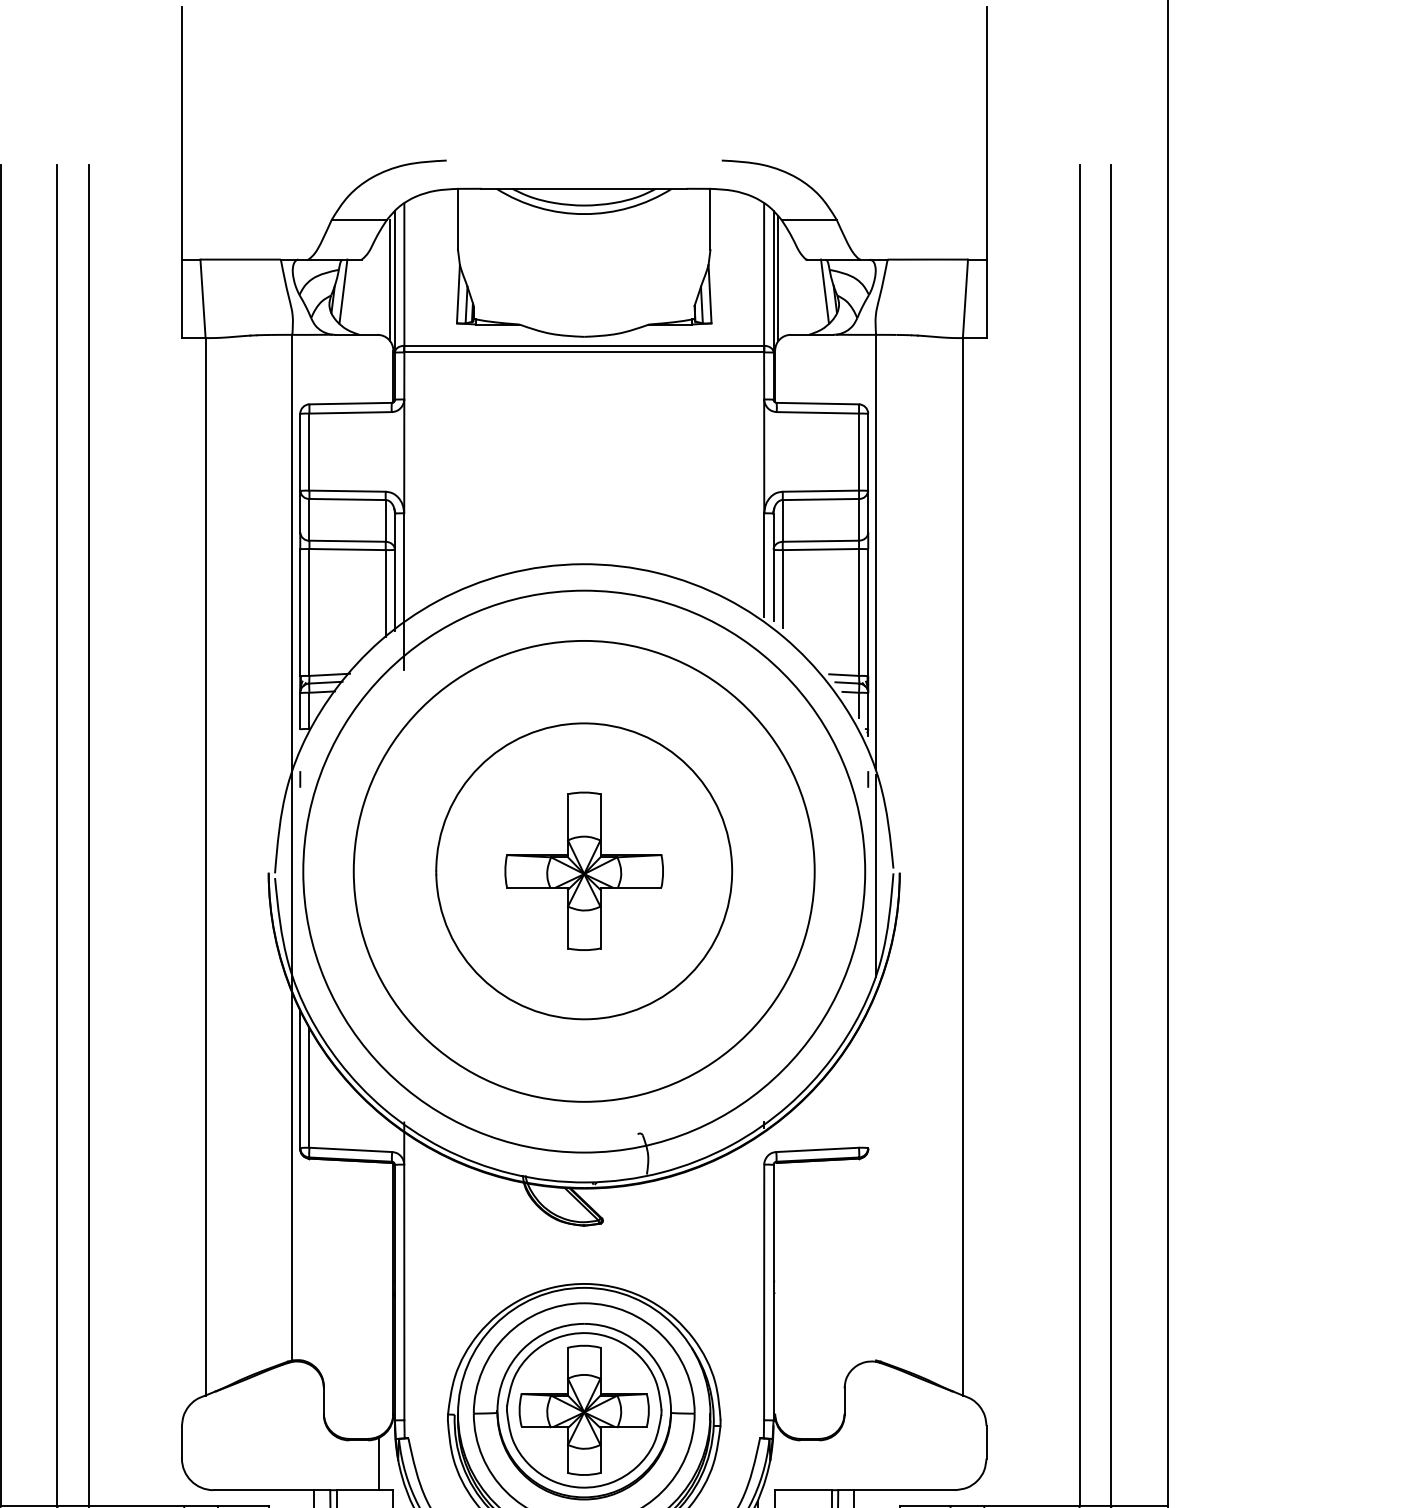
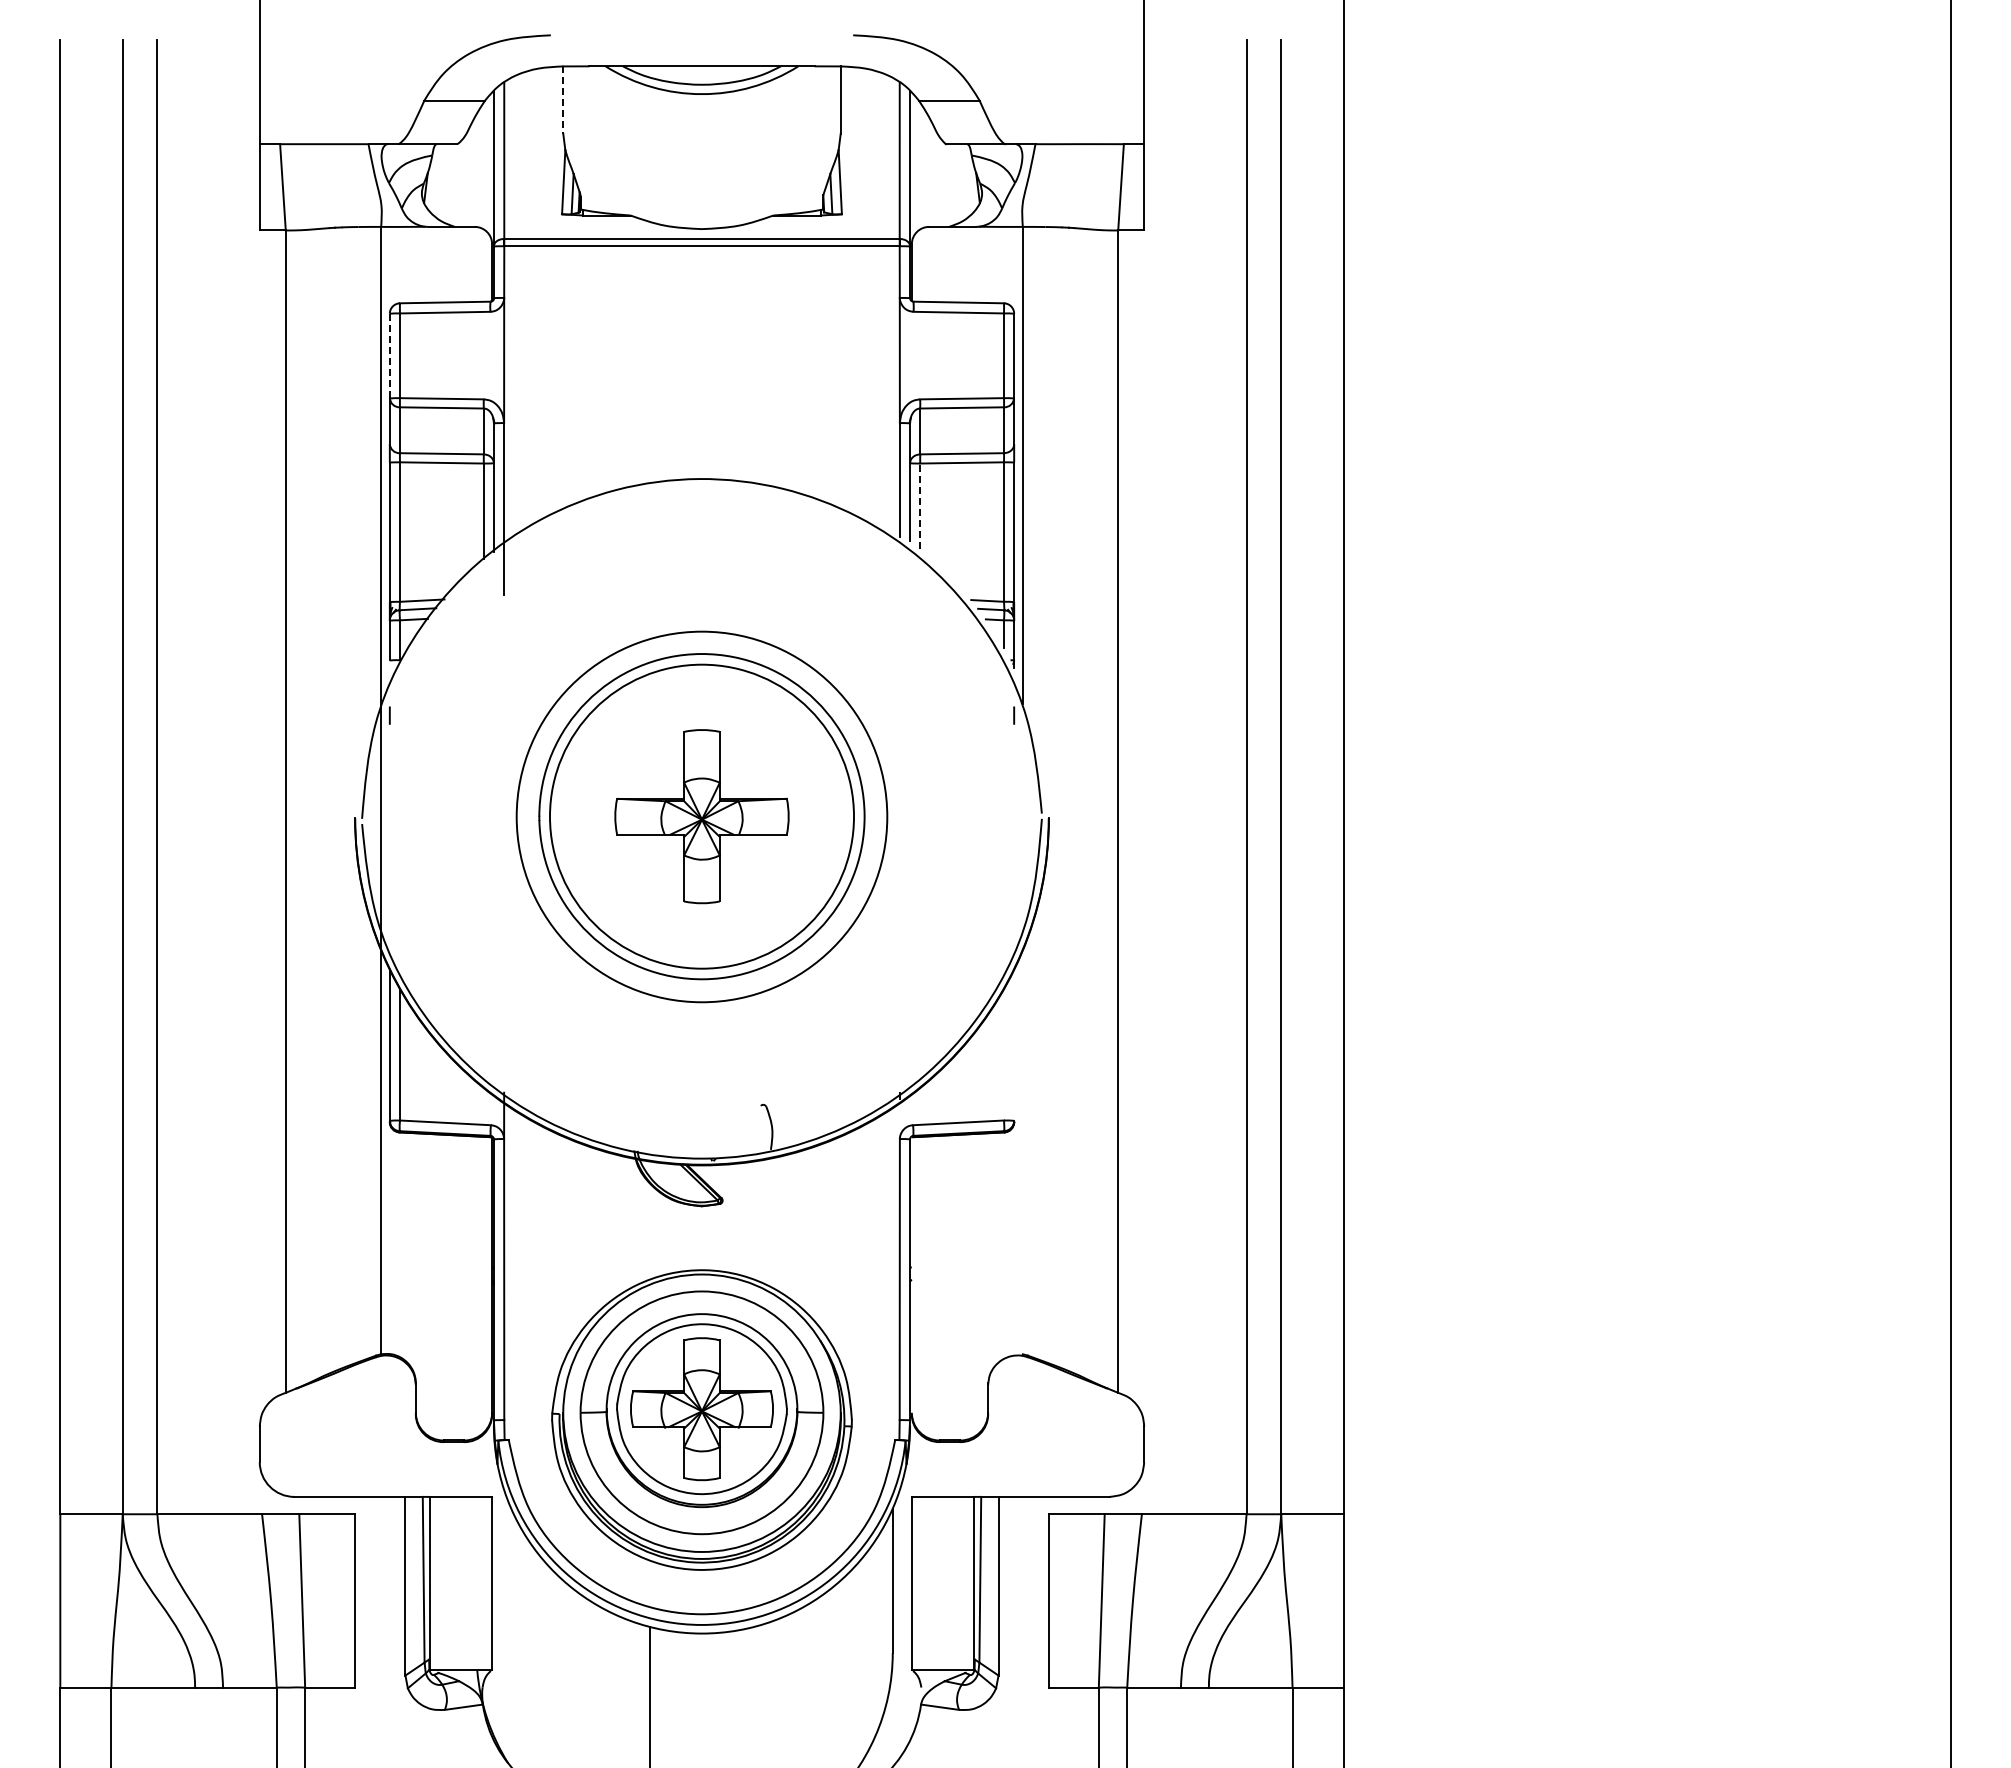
line: (458, 219) -> (563, 100), solid -> dashed
line: (778, 278) -> (915, 164), removed
line: (390, 279) -> (488, 166), removed
line: (342, 291) -> (436, 179), removed
line: (824, 291) -> (966, 179), removed
line: (299, 451) -> (389, 355), solid -> dashed
line: (783, 589) -> (920, 506), solid -> dashed
circle: (583, 871) -> (701, 816), size x0.6
circle: (583, 871) -> (701, 816), size x0.6
line: (875, 875) -> (1022, 821), removed
line: (379, 1463) -> (476, 1467), removed

